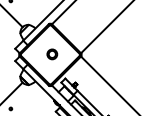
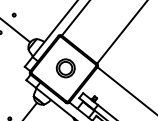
part: (52, 54) -> (66, 68), size x1.67

